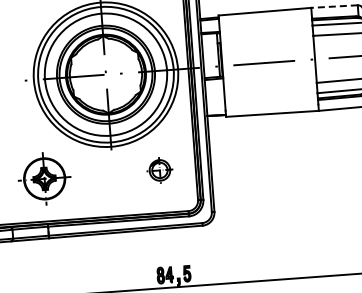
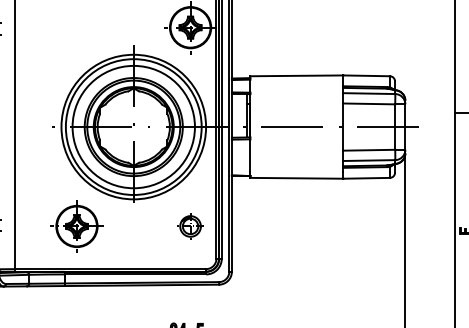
line: (334, 6) -> (366, 75), dashed -> solid
part: (159, 170) -> (190, 226), moved
part: (44, 178) -> (76, 226), moved

